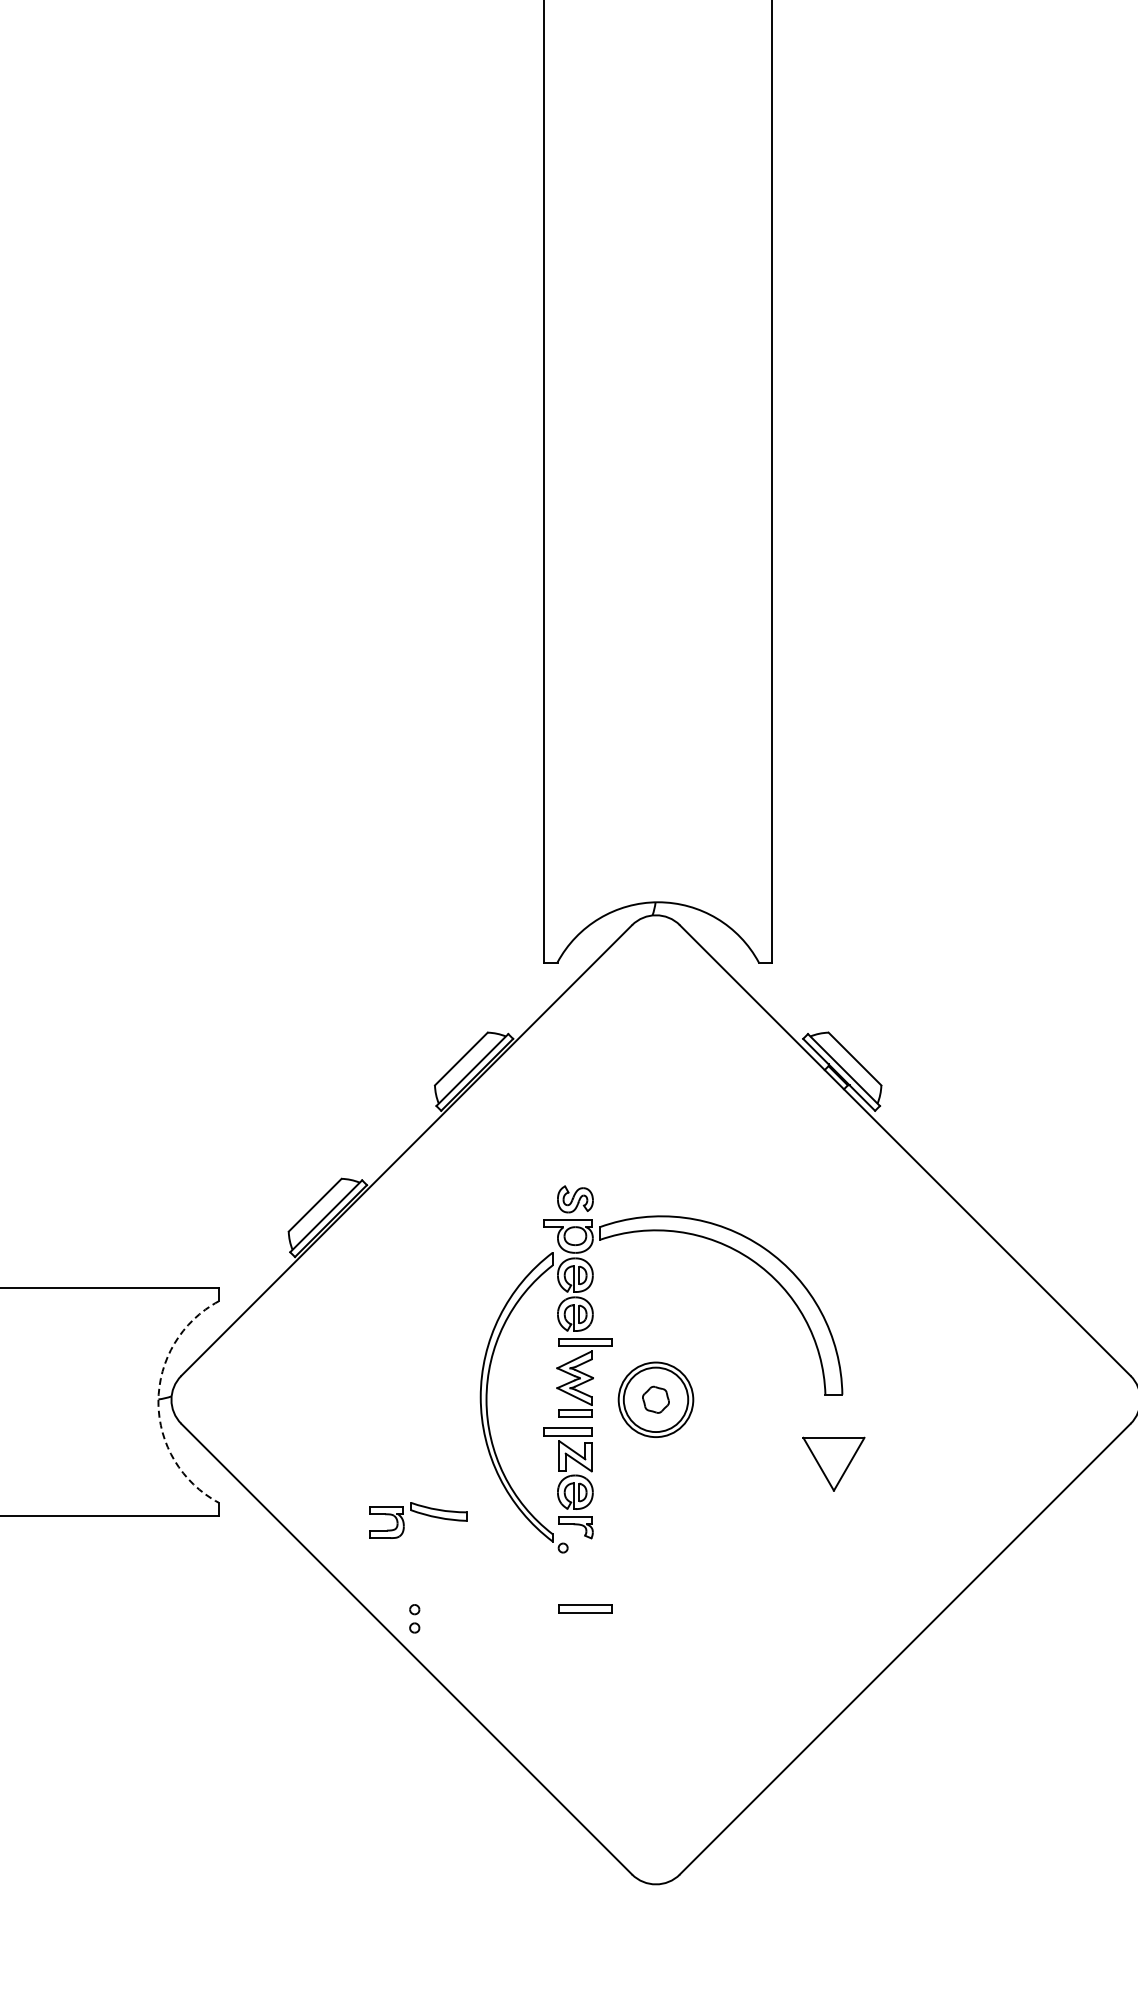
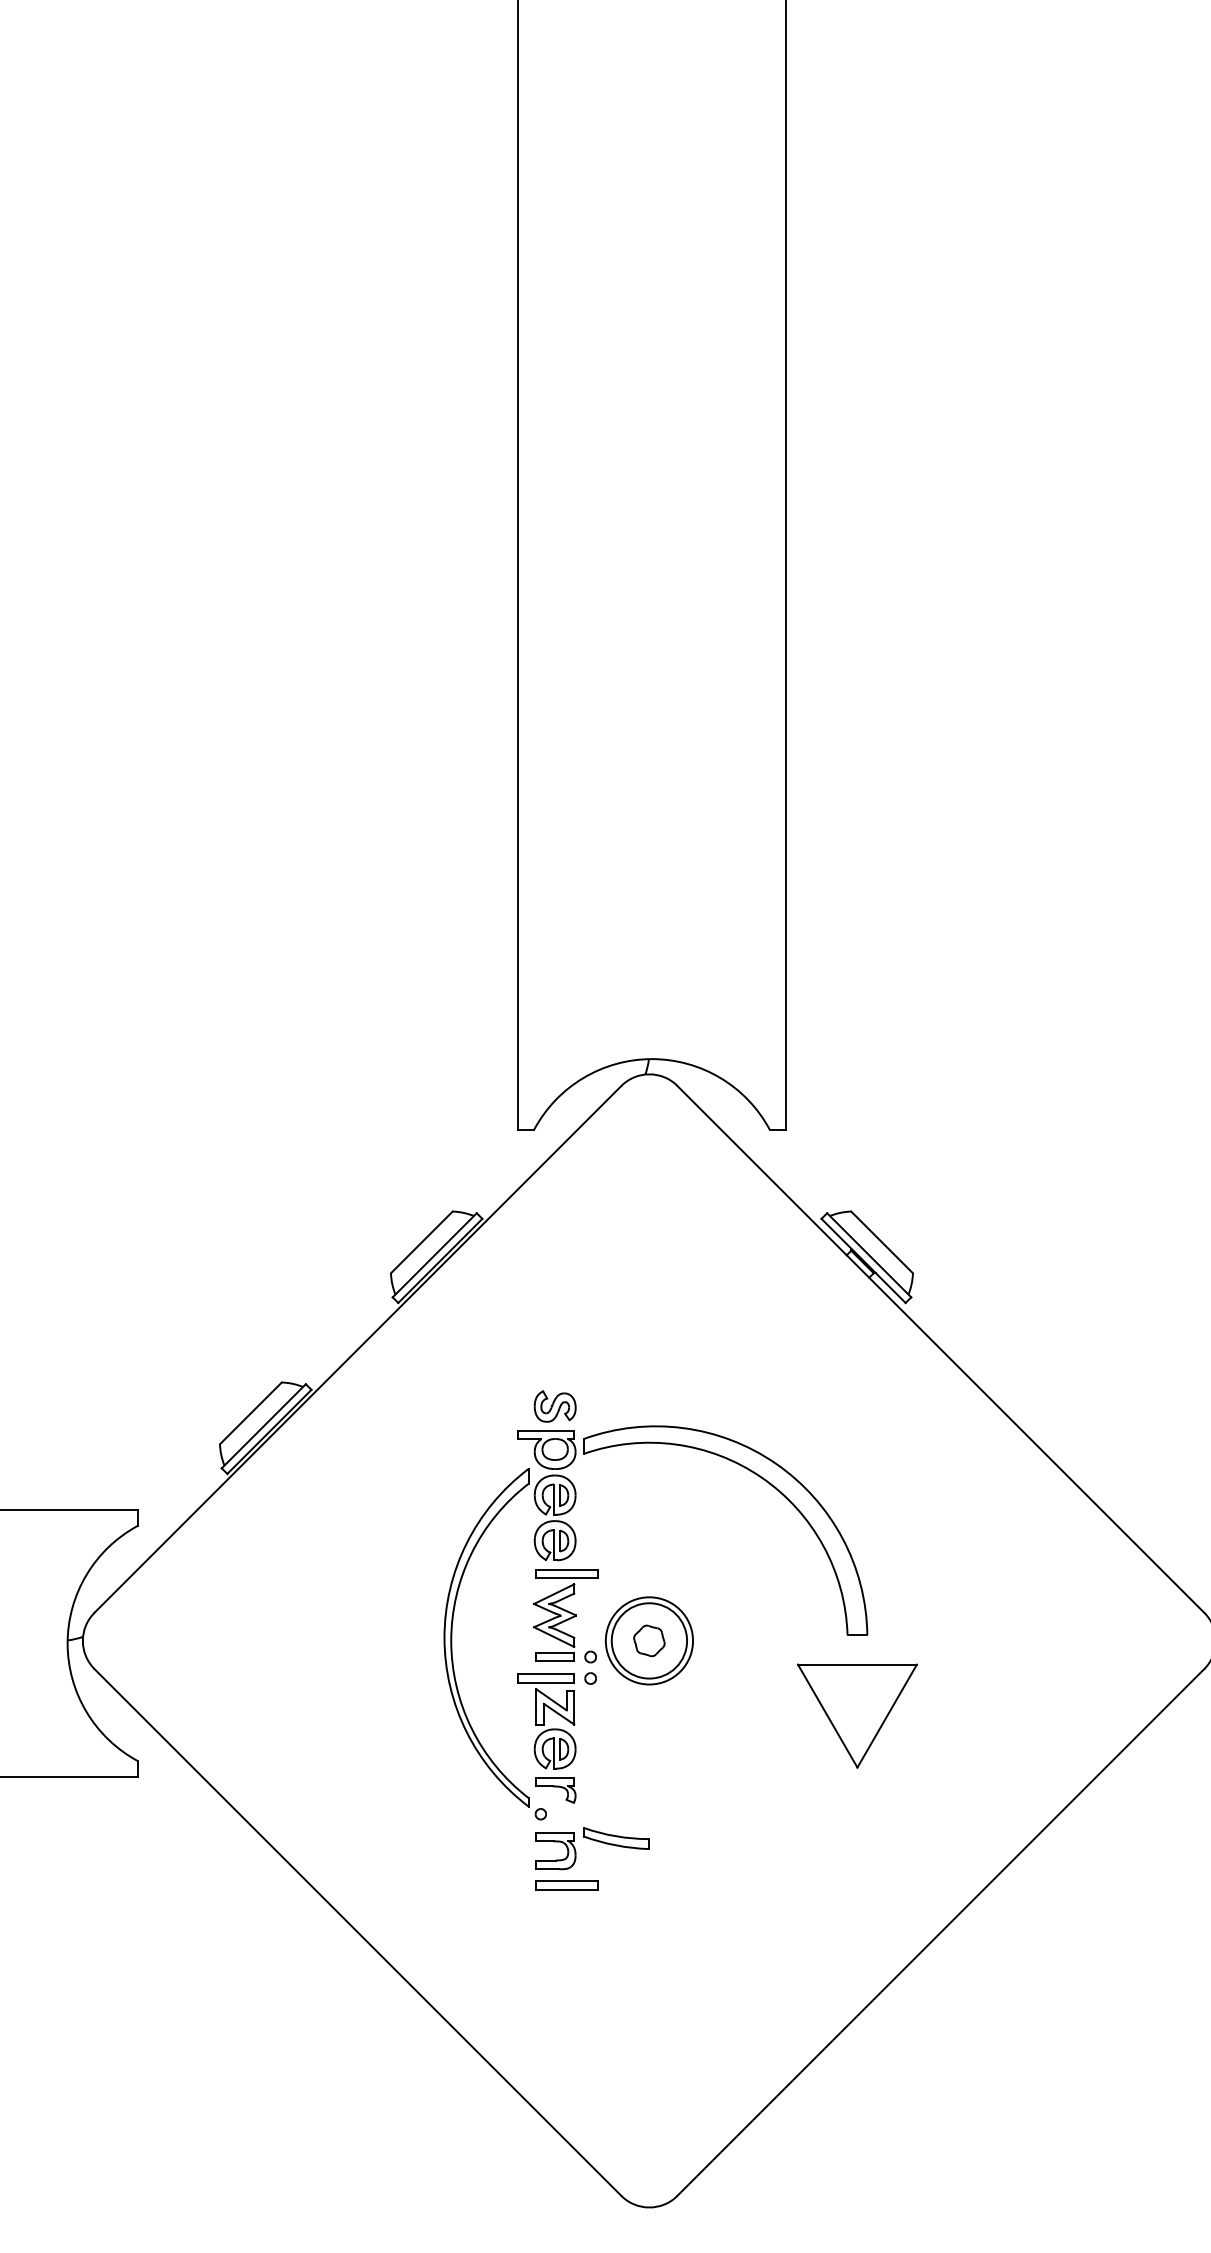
arc: (158, 1402) -> (67, 1644), dashed -> solid
part: (833, 1464) -> (856, 1716), size x1.67
part: (420, 1514) -> (595, 1841), moved
part: (414, 1618) -> (590, 1667), moved

